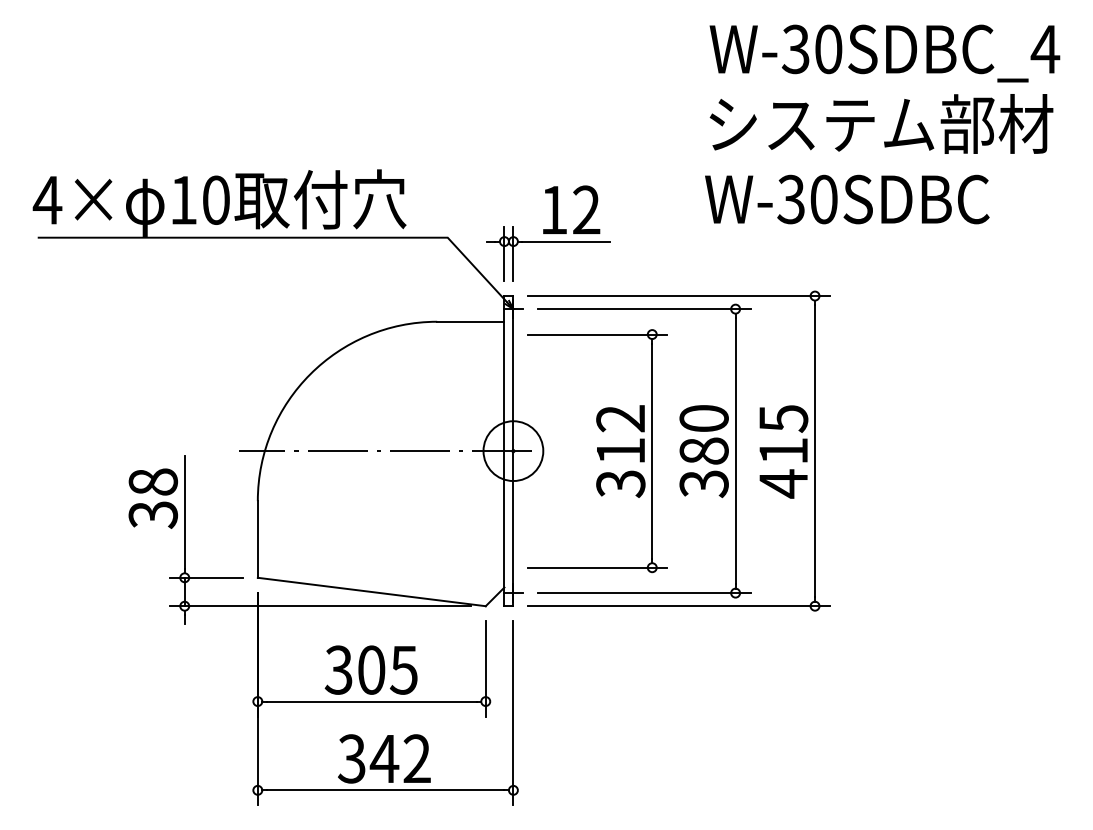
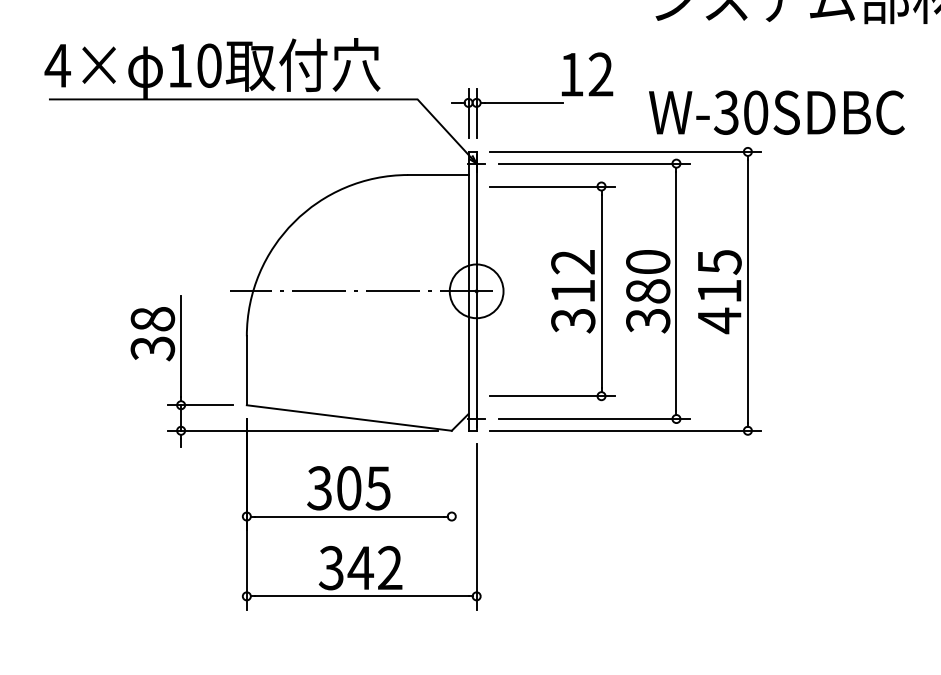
text: (847, 199) -> (777, 112), moved
text: (571, 209) -> (587, 74), moved
line: (485, 668) -> (451, 486), removed

